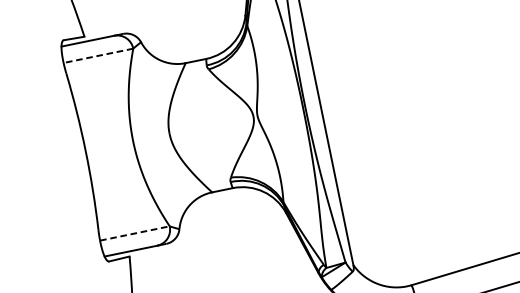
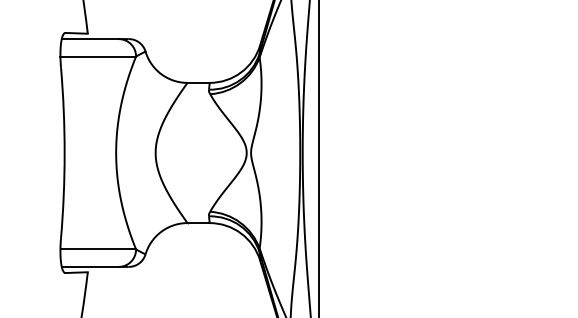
line: (98, 55) -> (98, 56), dashed -> solid
line: (135, 233) -> (98, 249), dashed -> solid

